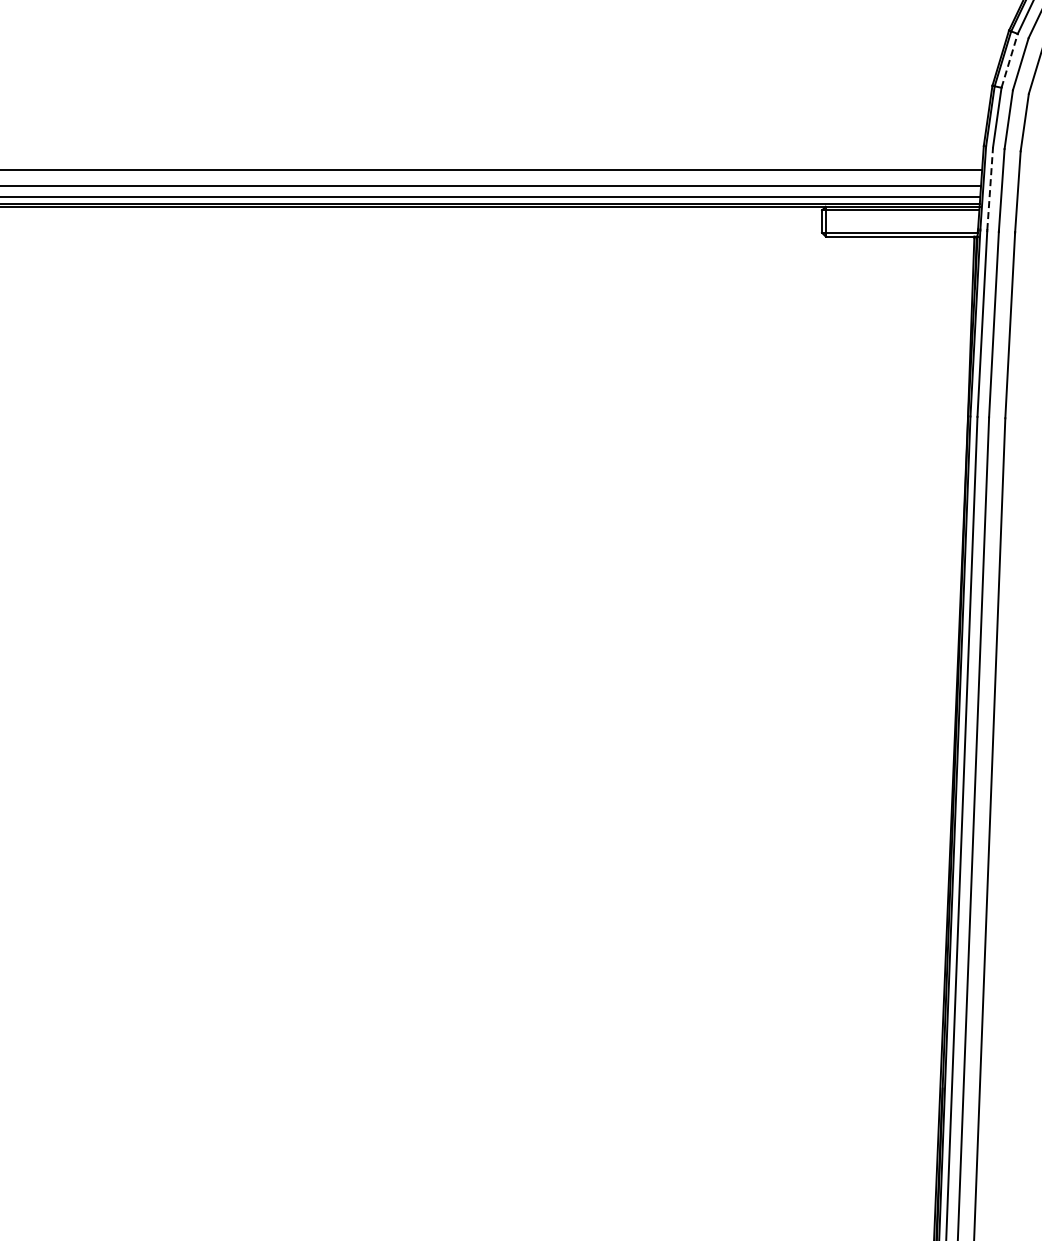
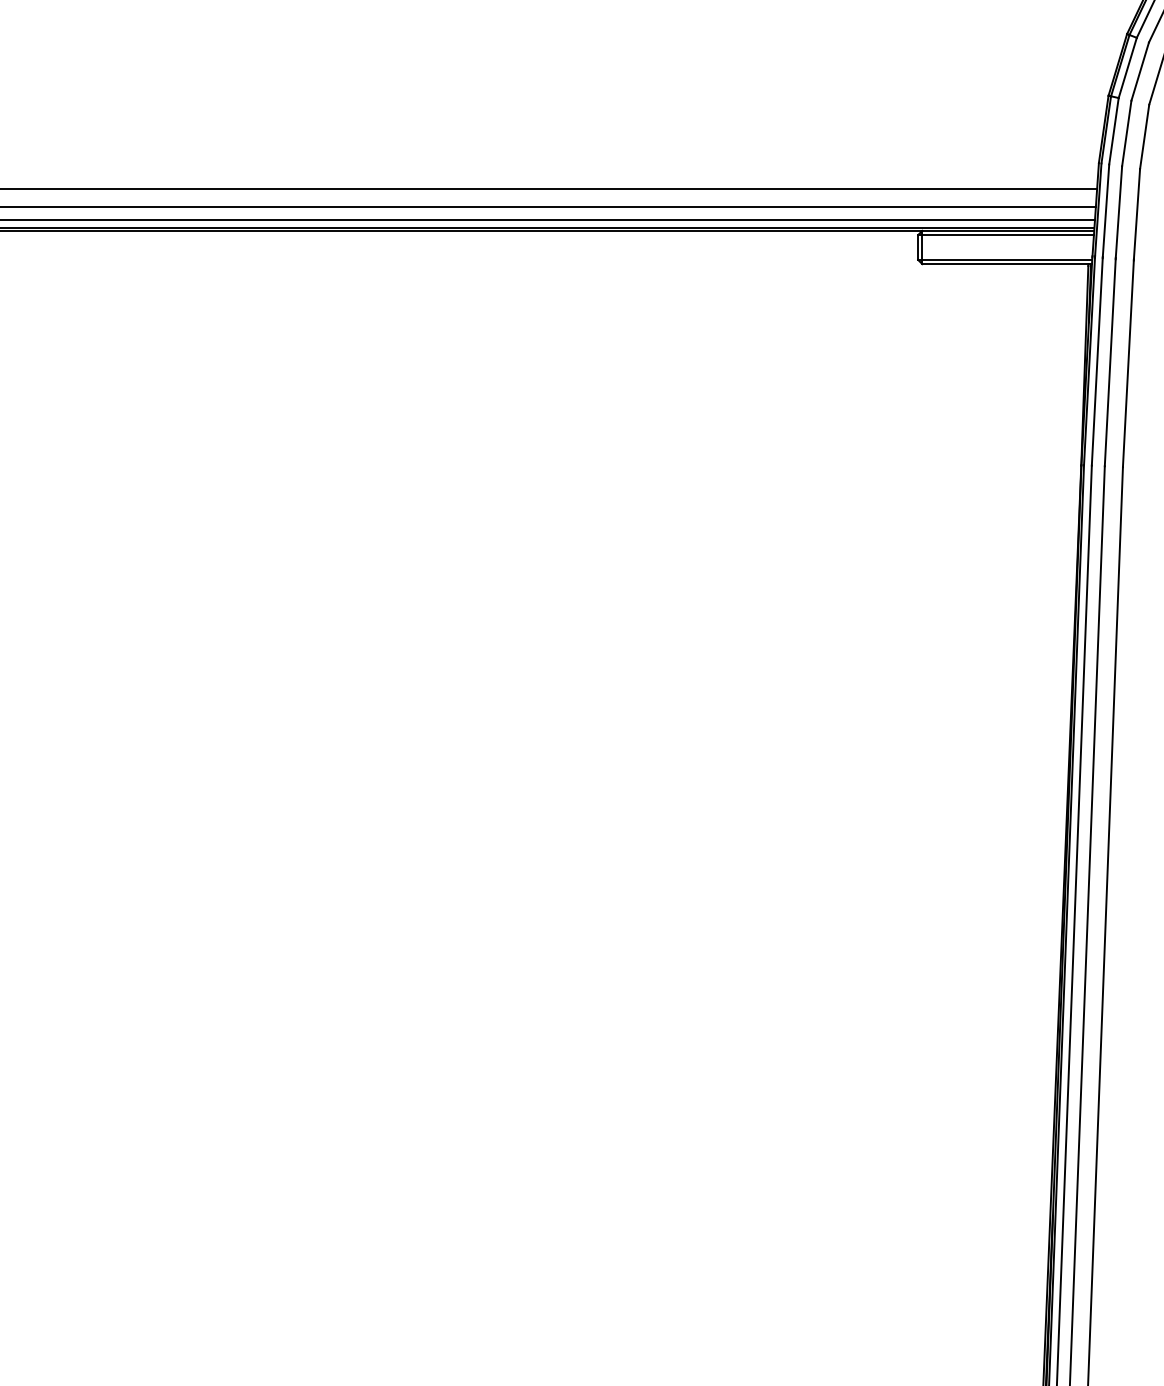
line: (1009, 60) -> (1127, 67), dashed -> solid
line: (990, 188) -> (1106, 210), dashed -> solid

